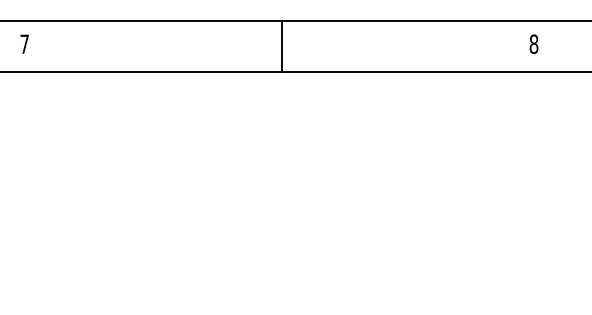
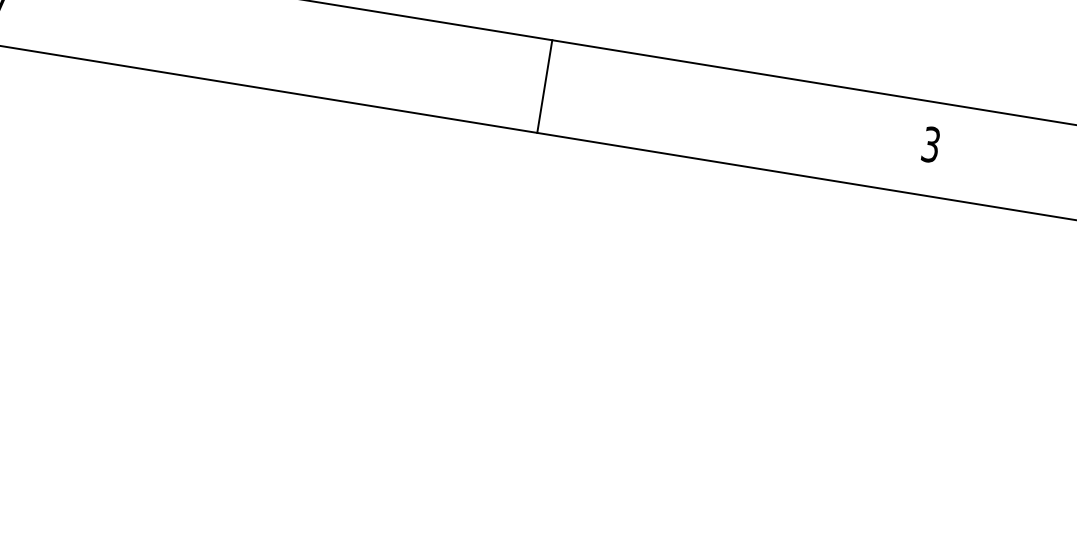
text: (533, 44) -> (930, 145), 8 -> 3
line: (282, 46) -> (545, 86), moved

